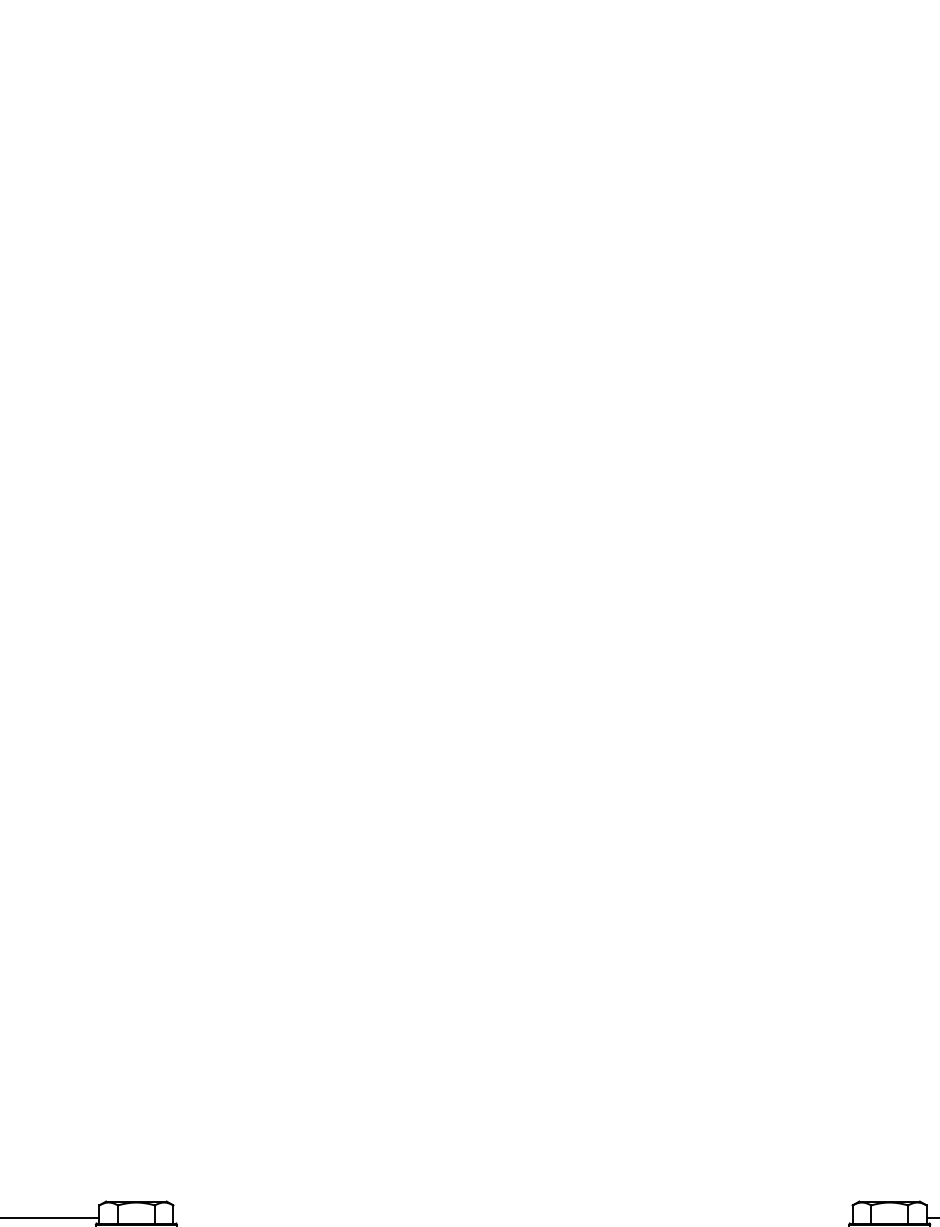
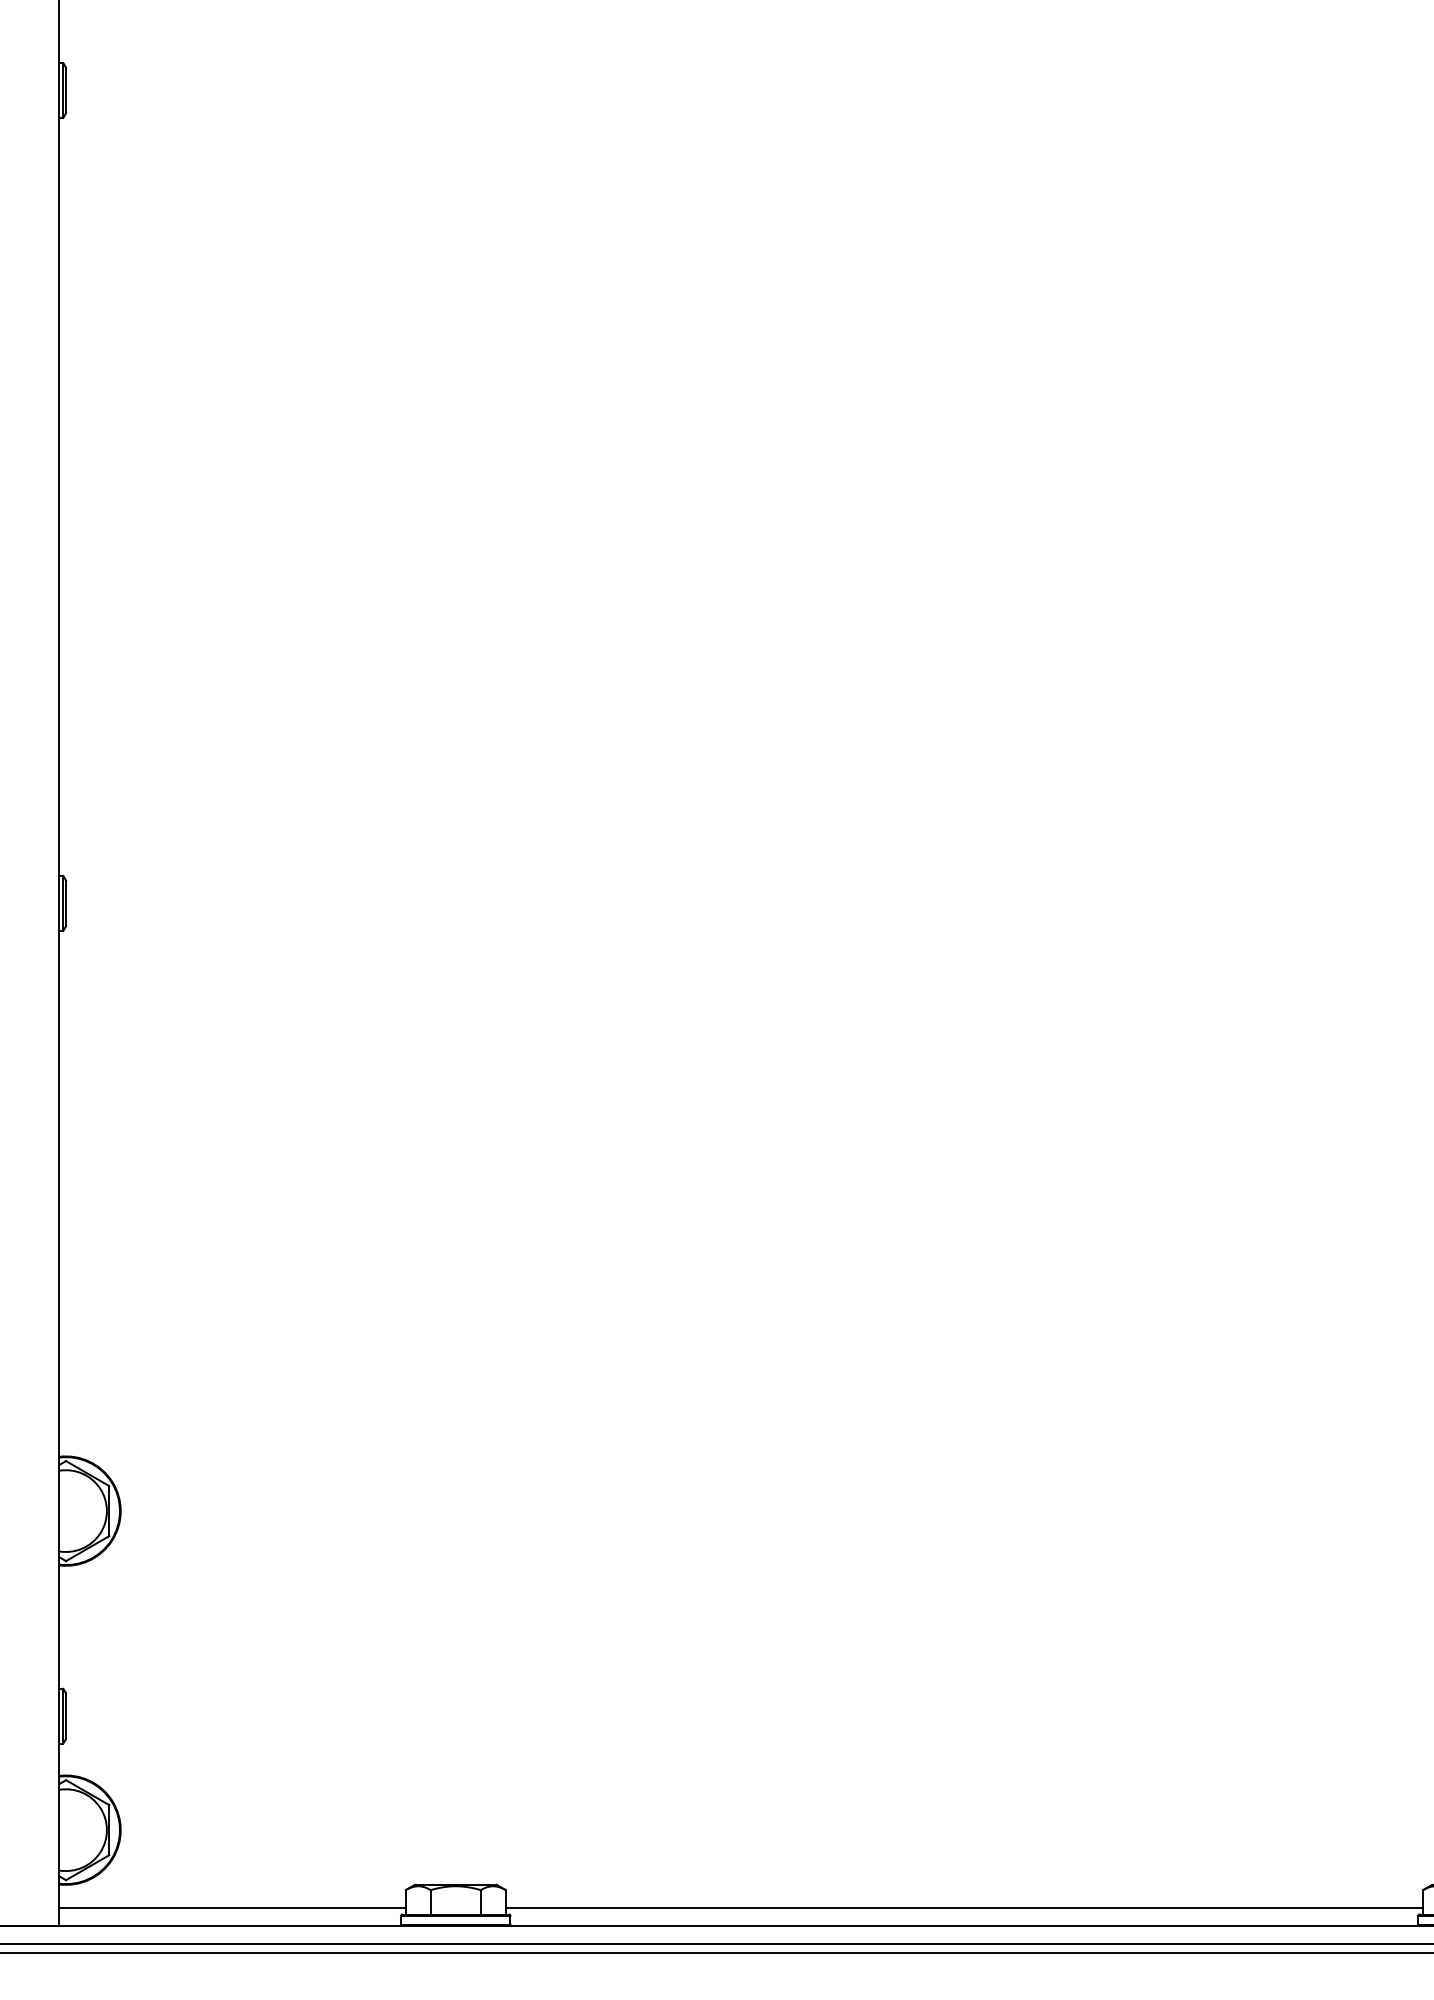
line: (513, 1218) -> (964, 1907), added

